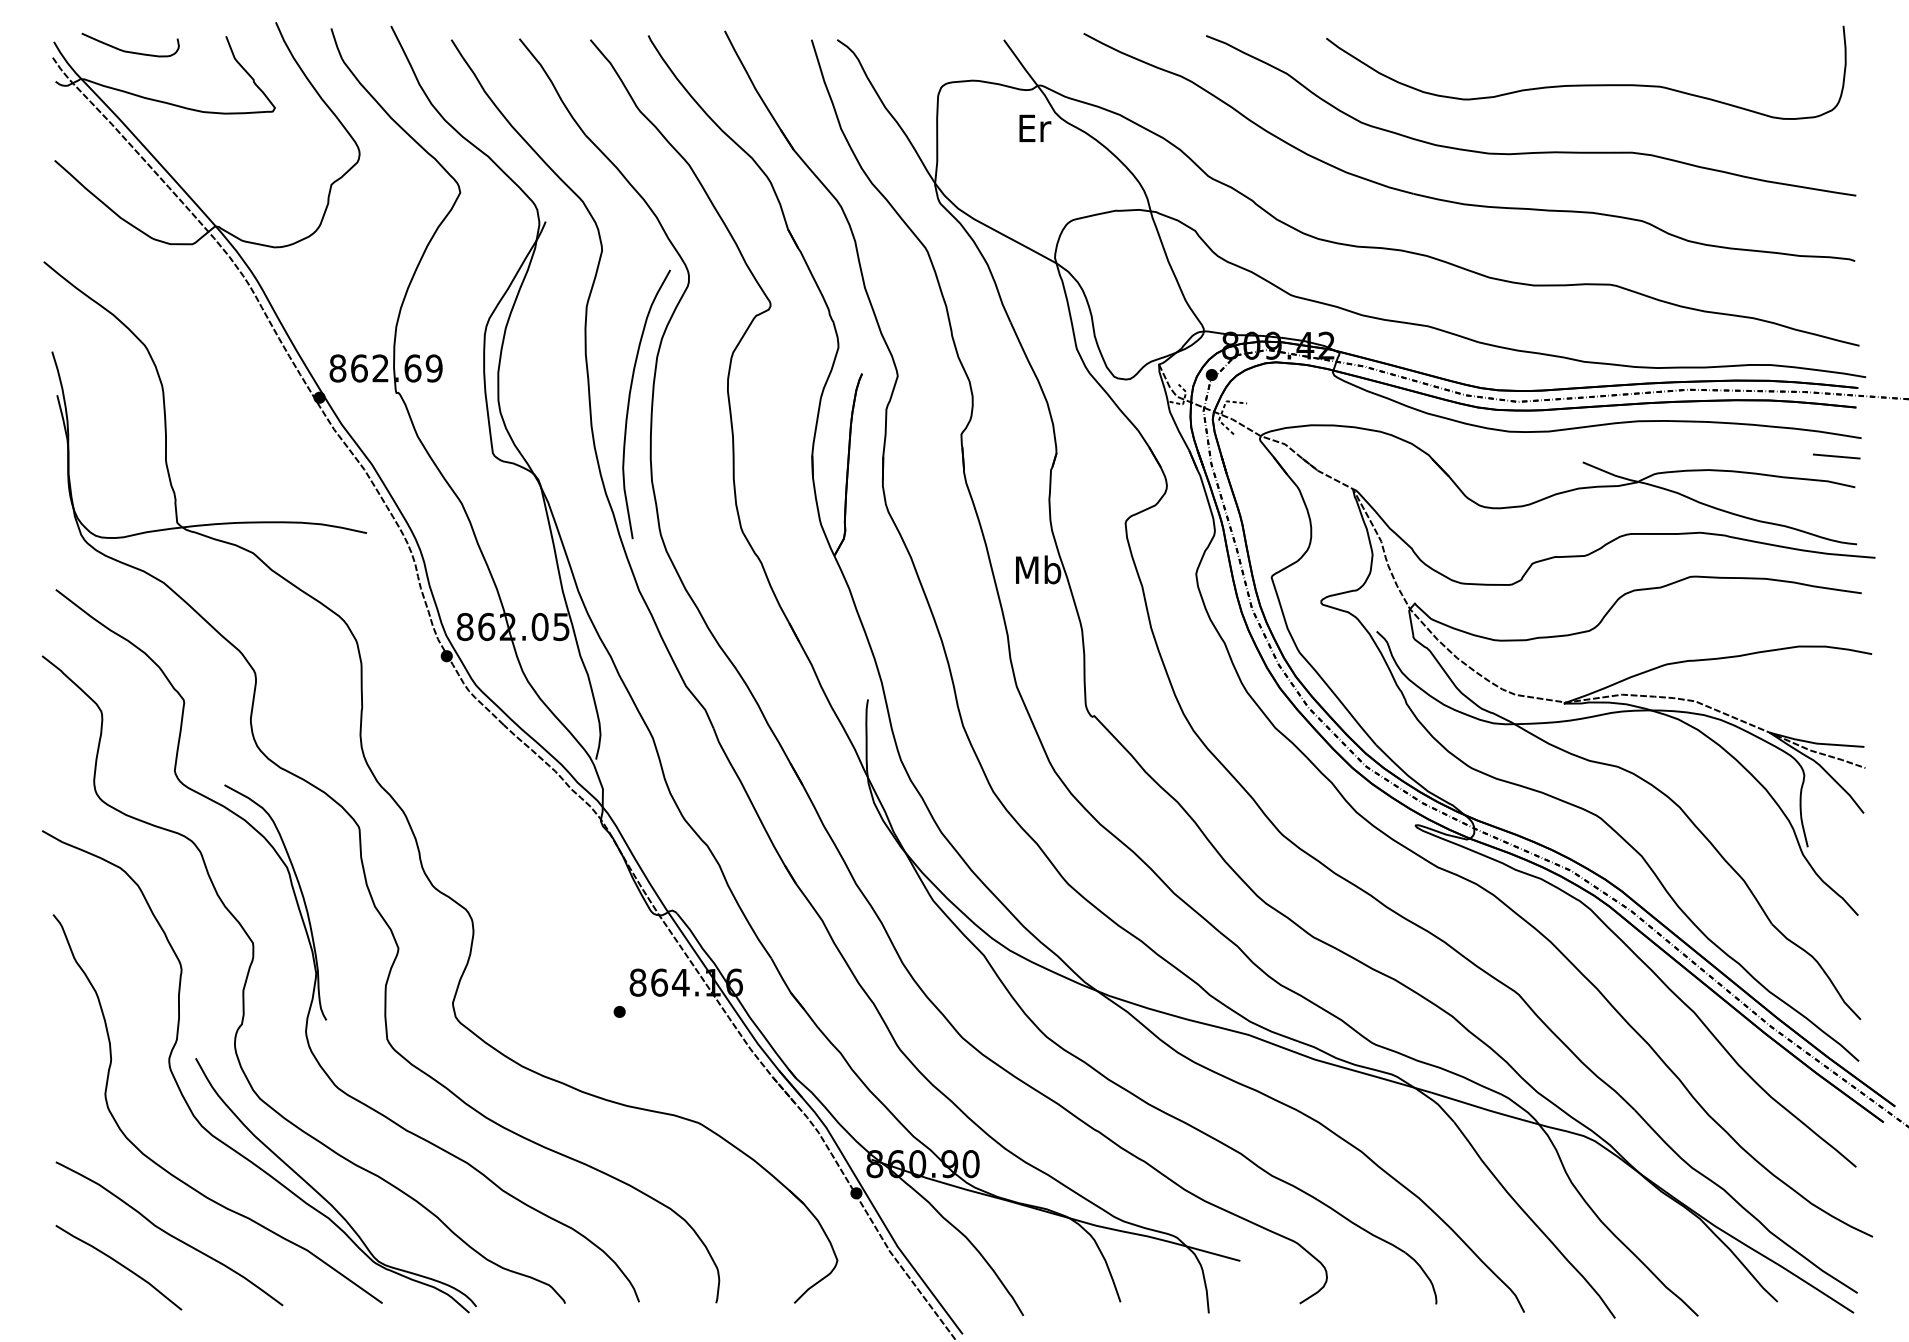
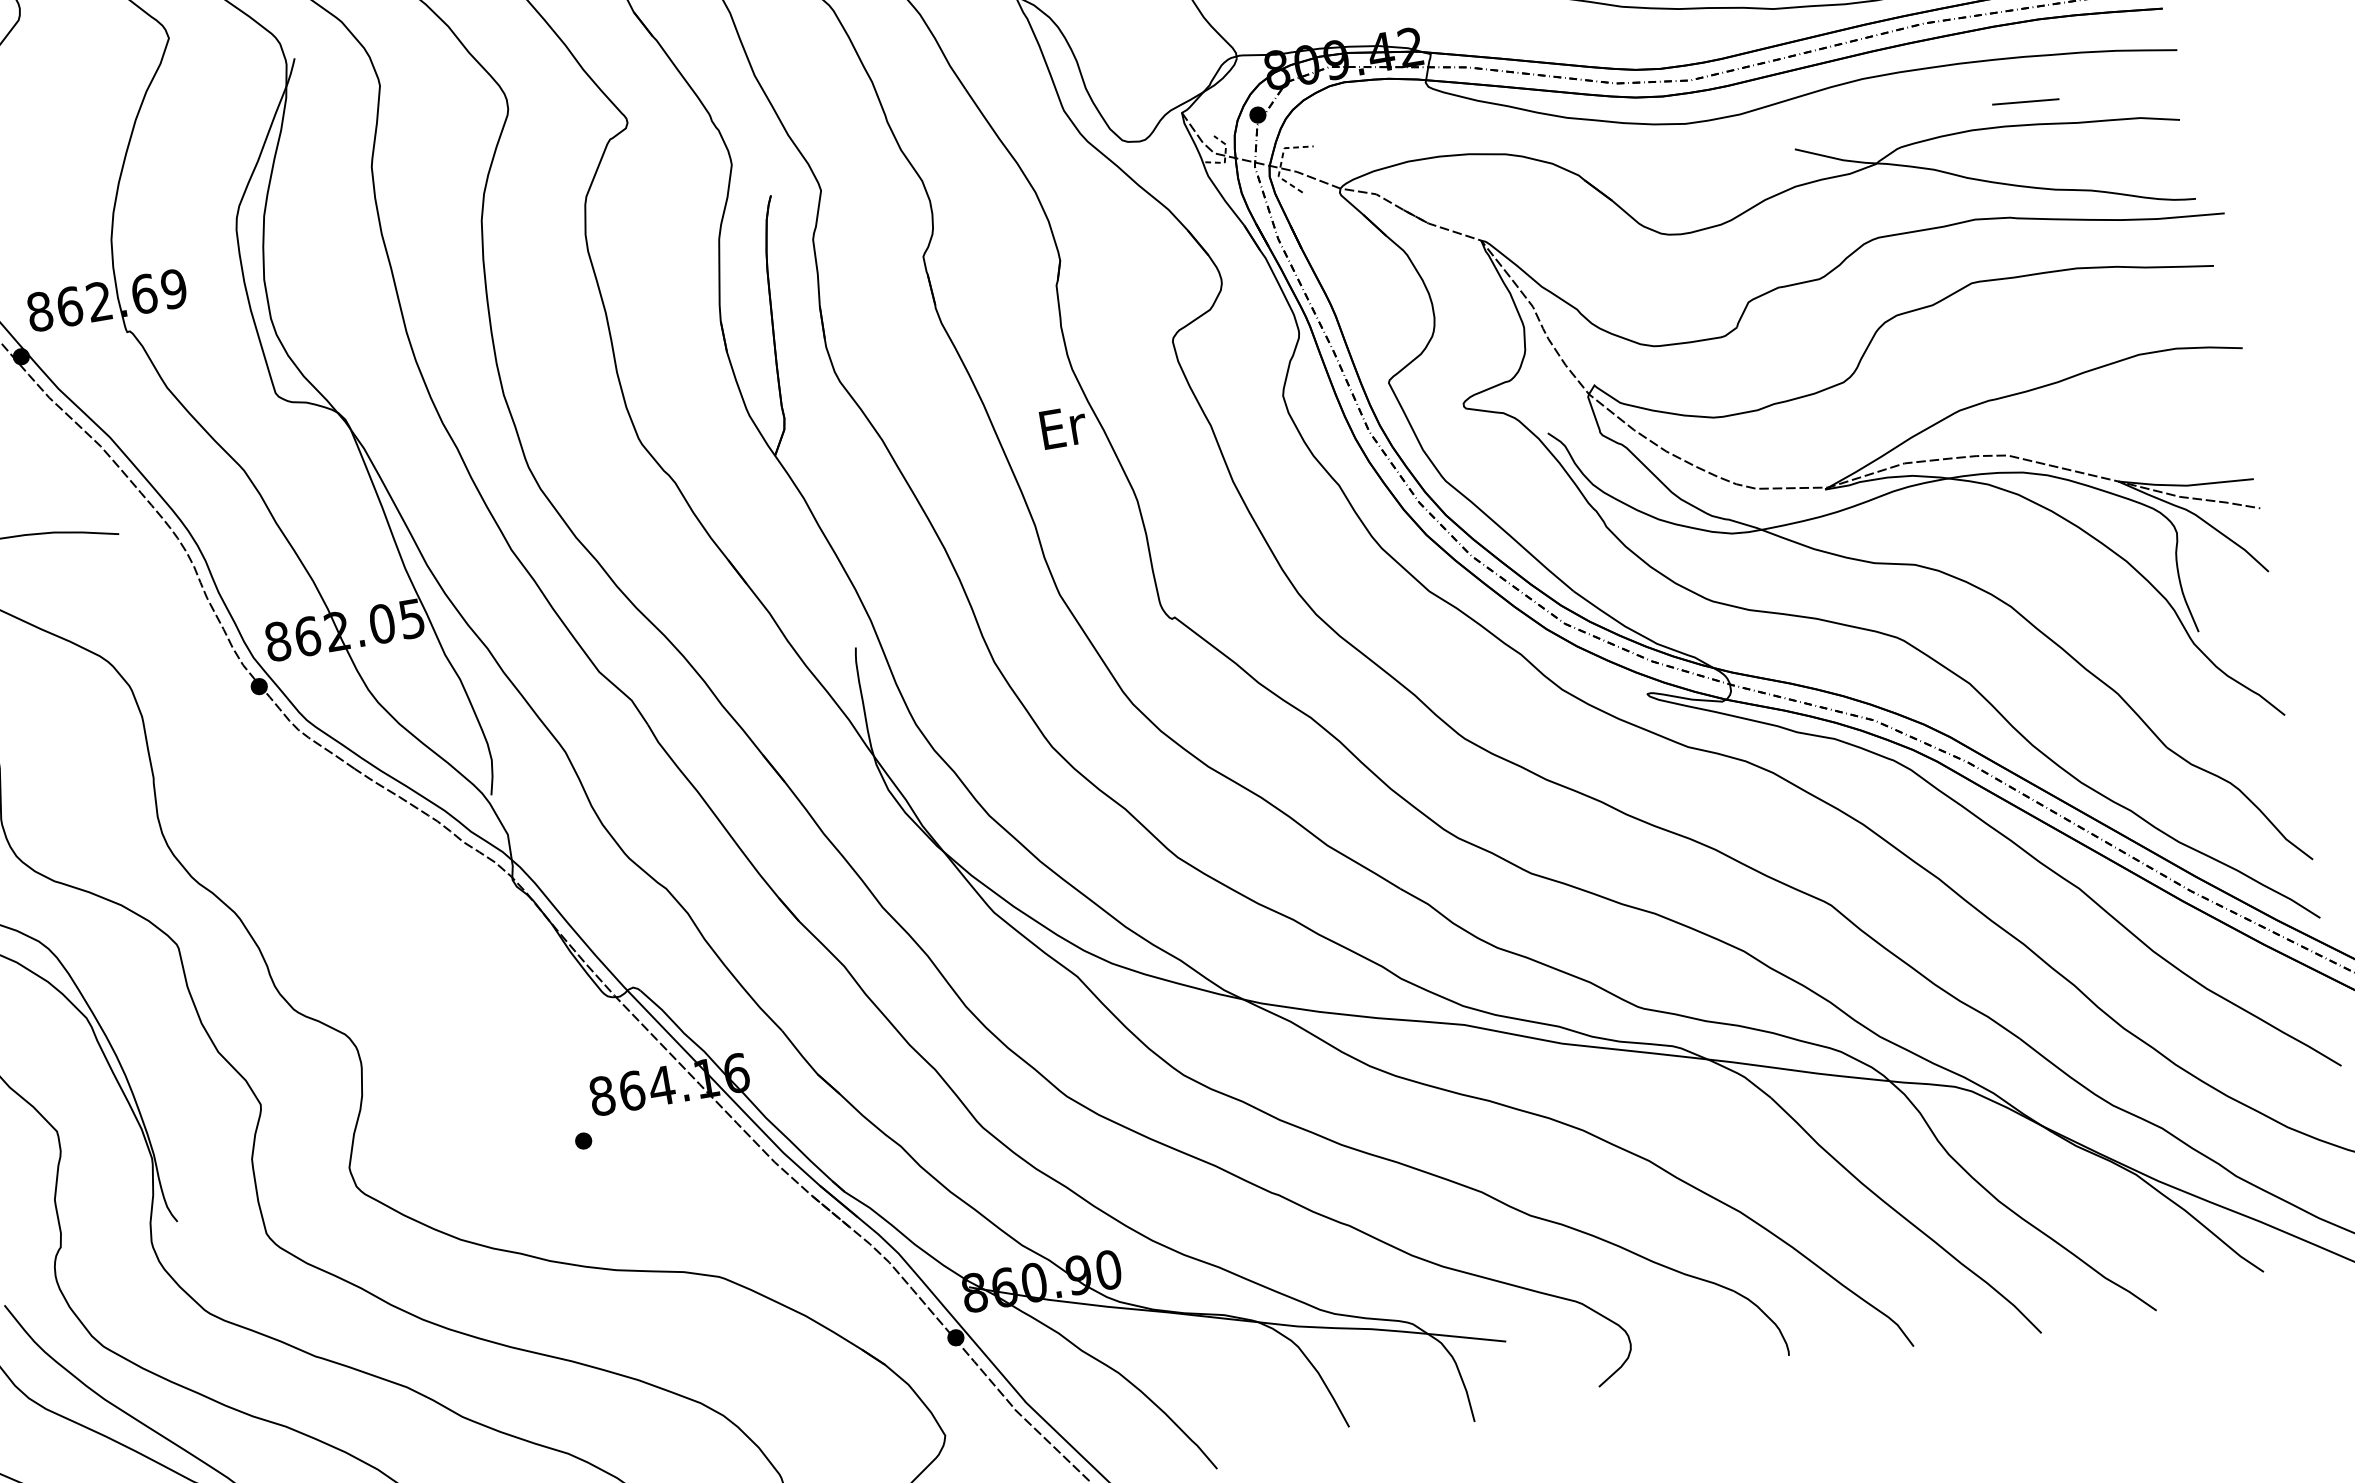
curve: (629, 404) -> (454, 293), removed
line: (1836, 456) -> (2025, 101), moved
text: (1038, 569) -> (1062, 426), Mb -> Er

